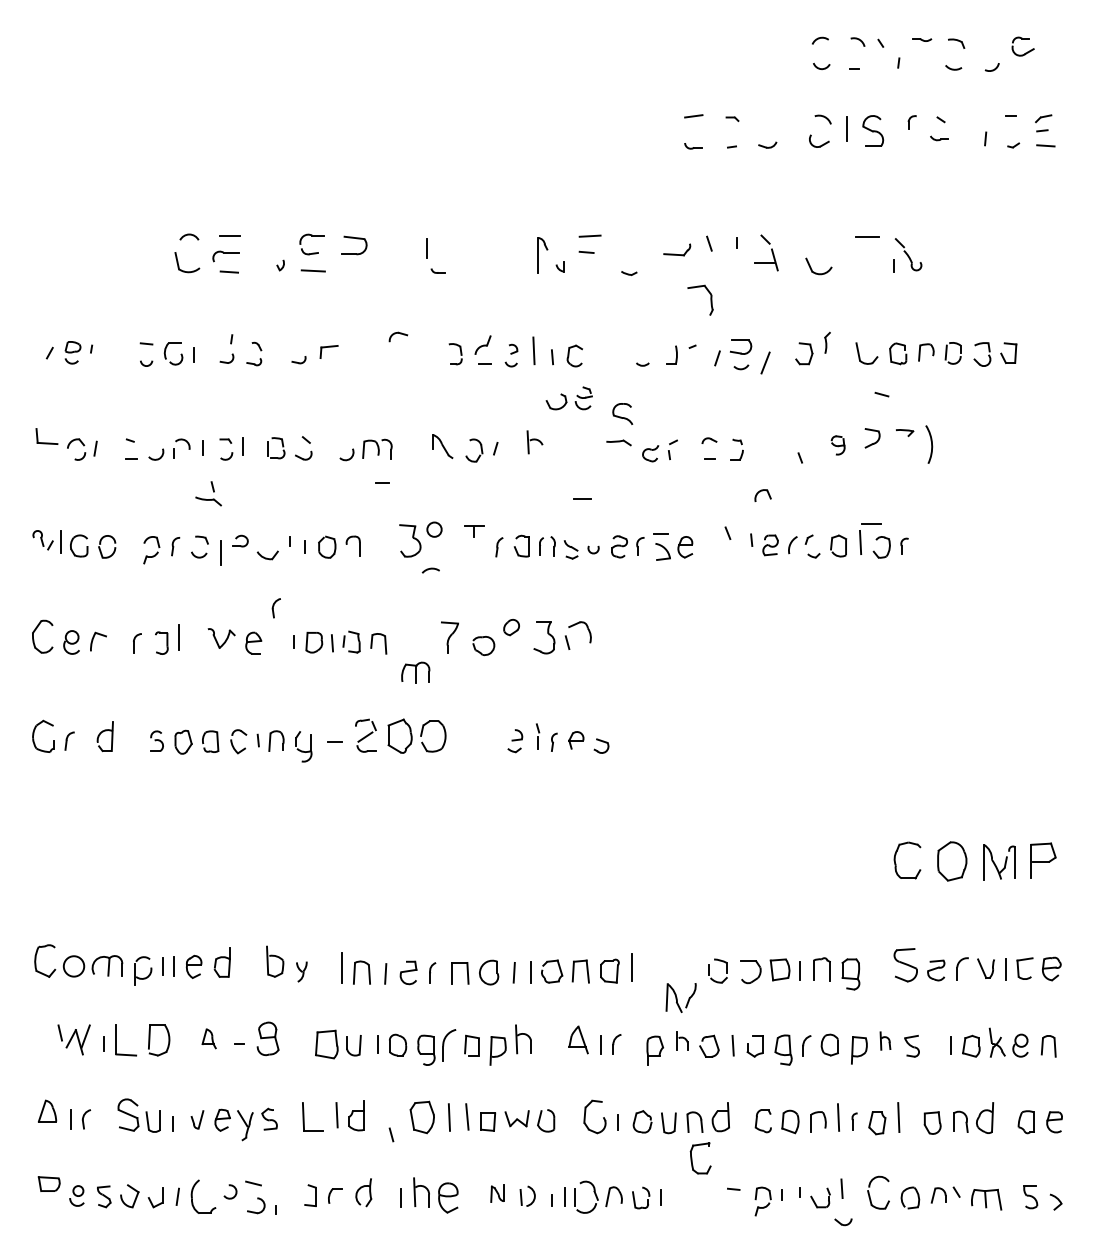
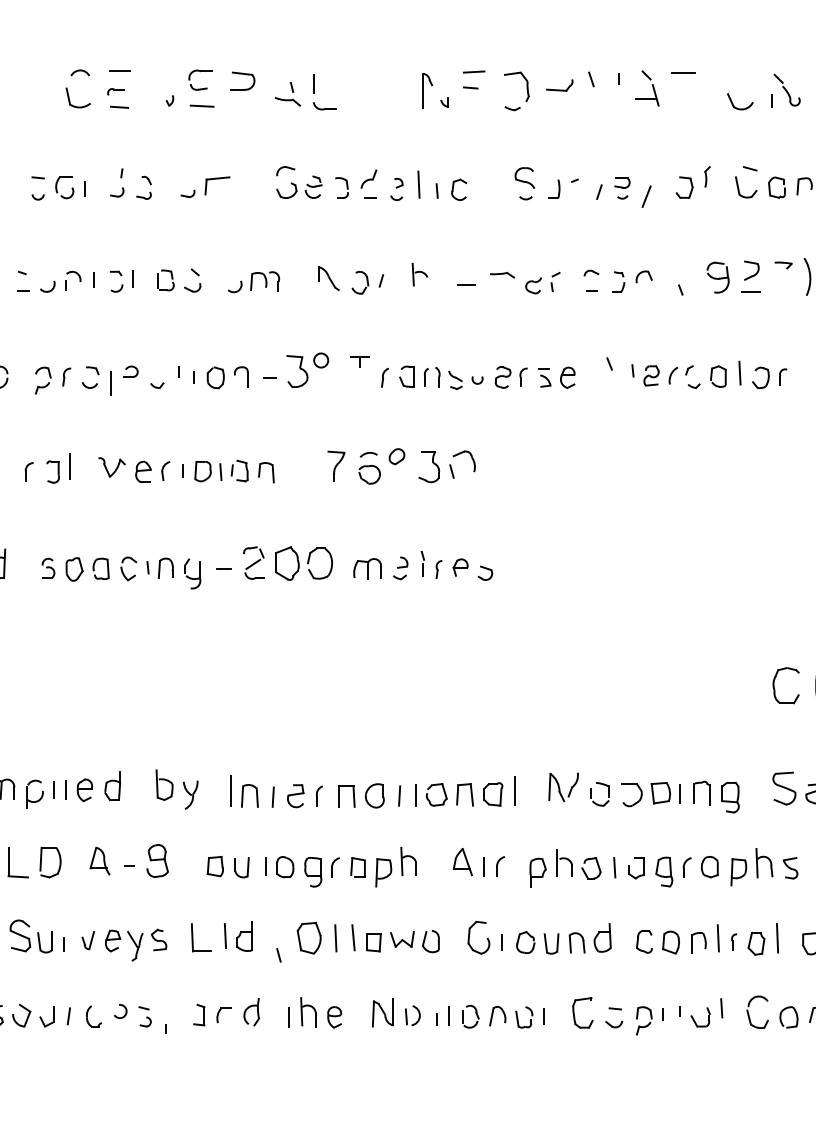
line: (867, 236) -> (683, 72), moved
part: (224, 256) -> (114, 92), size x0.62
part: (438, 270) -> (325, 105), size x1.67
part: (816, 272) -> (737, 107), moved
part: (710, 299) -> (526, 86), moved
part: (329, 351) -> (217, 185), size x1.43
part: (740, 354) -> (621, 188), size x0.71
line: (881, 394) -> (749, 168), moved
part: (568, 398) -> (298, 187), moved
part: (622, 413) -> (524, 177), moved
part: (837, 445) -> (717, 277), size x1.67
line: (382, 482) -> (270, 377), moved
part: (208, 493) -> (287, 93), moved
part: (762, 495) -> (643, 276), moved
line: (582, 498) -> (466, 284), moved
line: (871, 523) -> (750, 291), moved
part: (661, 547) -> (544, 378), size x0.71
part: (267, 554) -> (157, 384), size x0.62
arc: (430, 569) -> (368, 453), moved
part: (275, 608) -> (164, 471), moved
part: (415, 672) -> (367, 568), moved
part: (301, 971) -> (190, 794), size x1.43
part: (680, 997) -> (562, 786), moved
part: (208, 1038) -> (99, 860), size x1.43
part: (682, 1040) -> (564, 862), size x1.43
part: (885, 1040) -> (764, 862), size x1.67
part: (326, 1044) -> (215, 866), size x0.71
part: (448, 1045) -> (334, 867), size x0.62
part: (692, 1158) -> (574, 1012), moved
part: (497, 1193) -> (383, 1012), size x1.67
part: (203, 1196) -> (94, 1015), size x0.62
part: (255, 1197) -> (145, 1016), size x0.62
part: (447, 1197) -> (333, 1016), size x0.71
part: (586, 1197) -> (470, 1016), size x0.71
part: (843, 1222) -> (614, 1024), moved

